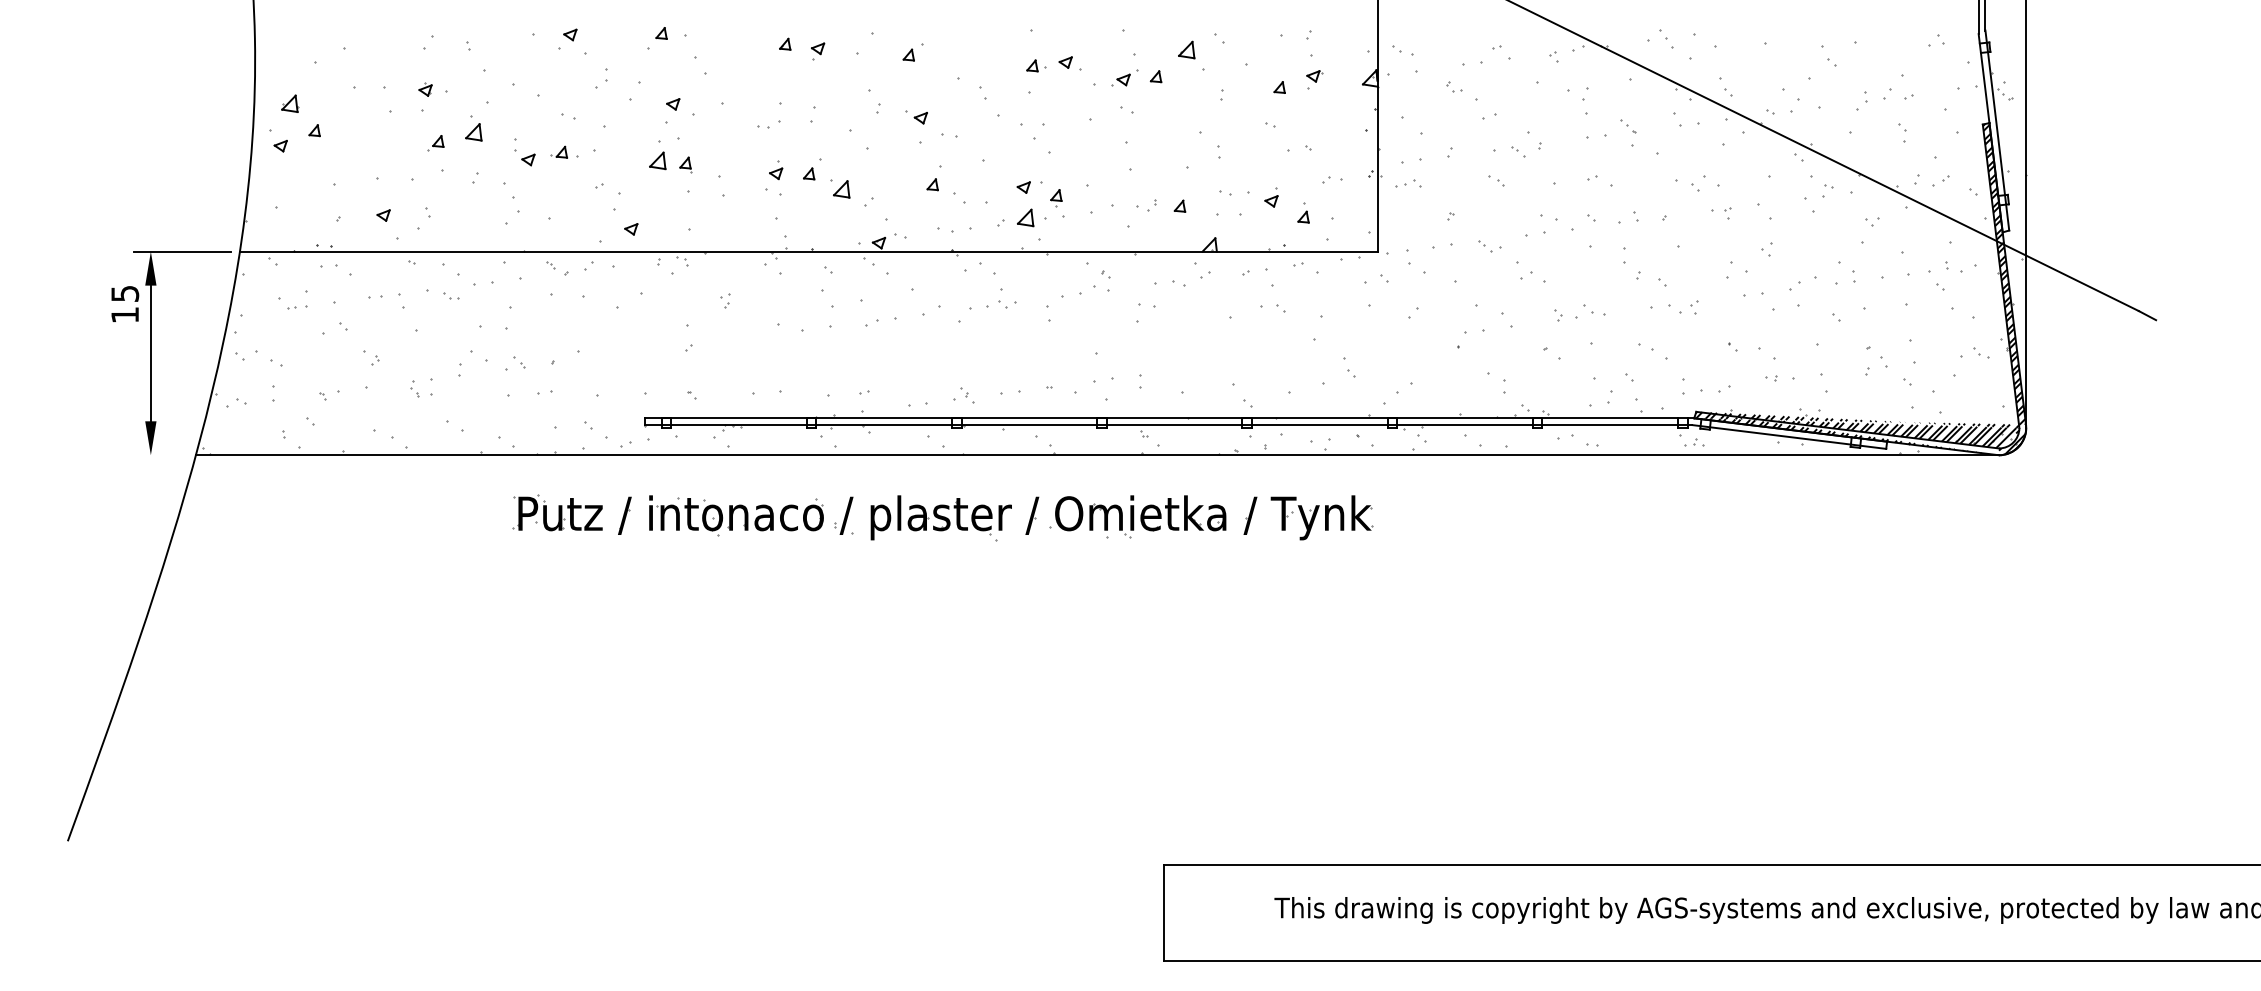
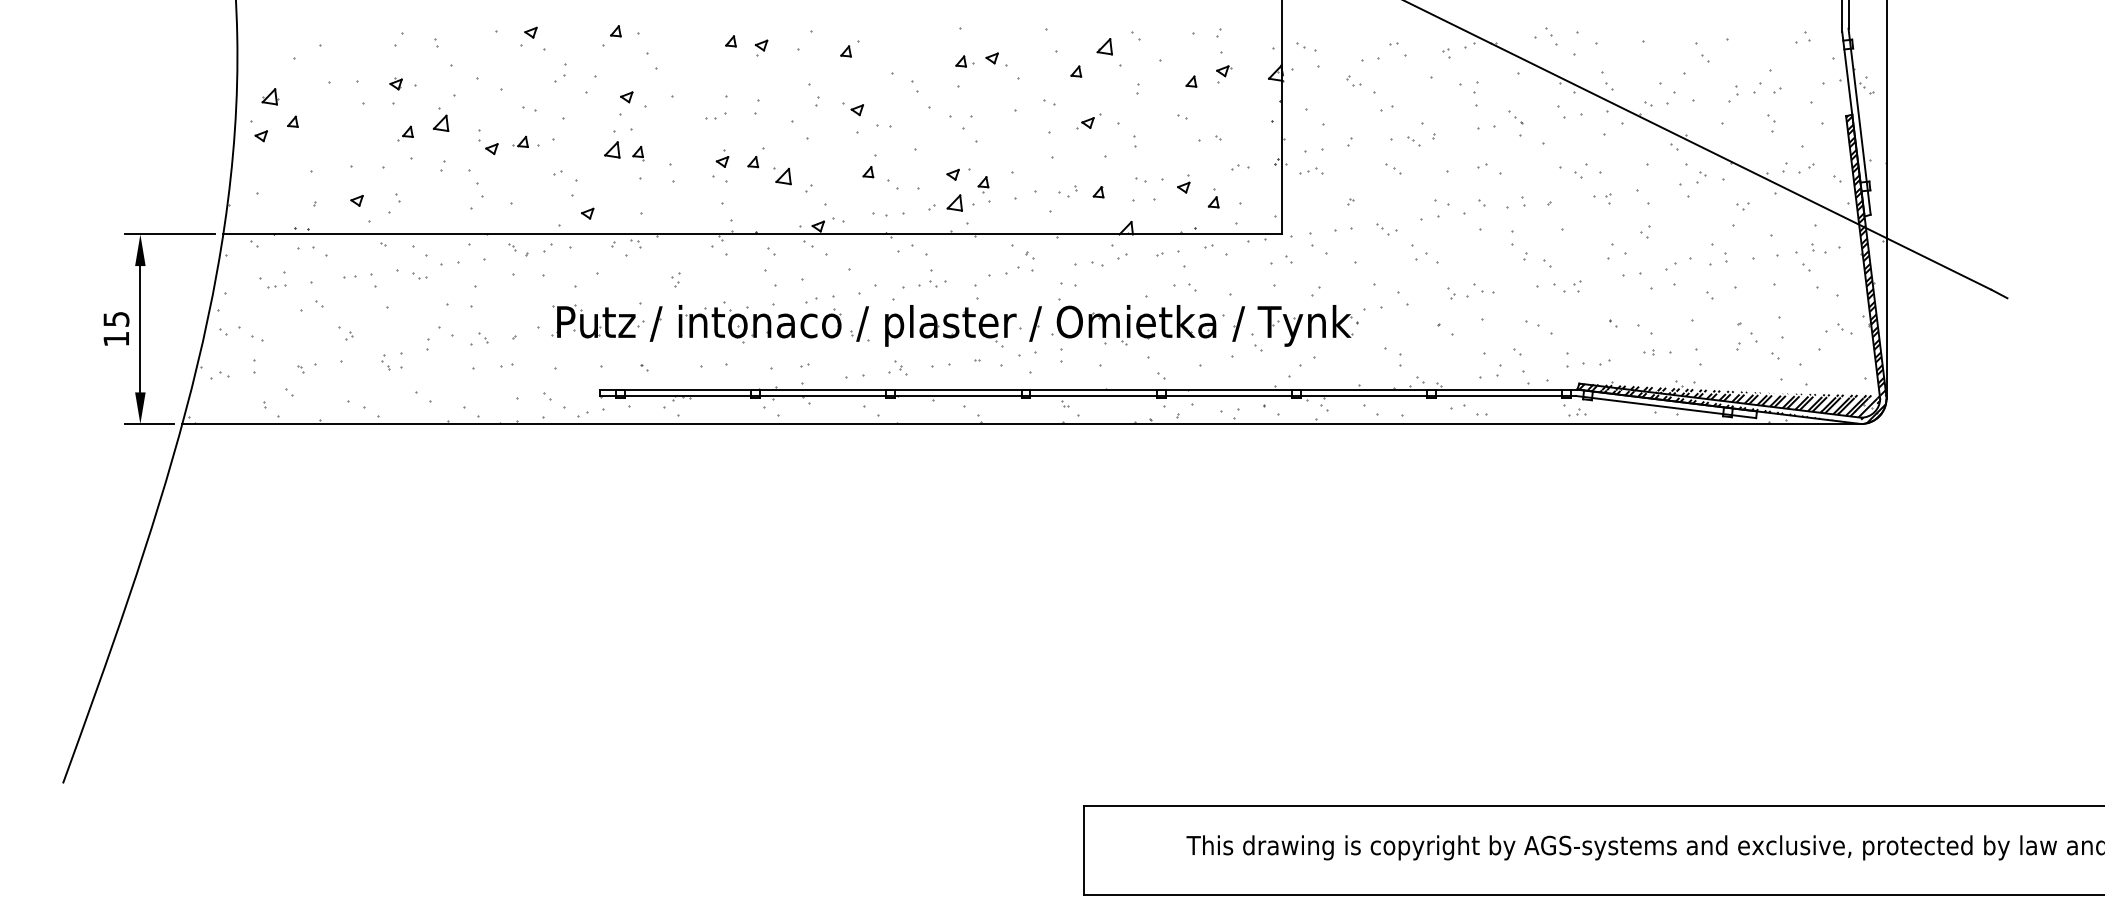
part: (1124, 77) -> (1088, 120), moved
text: (125, 303) -> (116, 328), moved
line: (160, 455) -> (149, 424), added
part: (942, 517) -> (951, 325), moved

